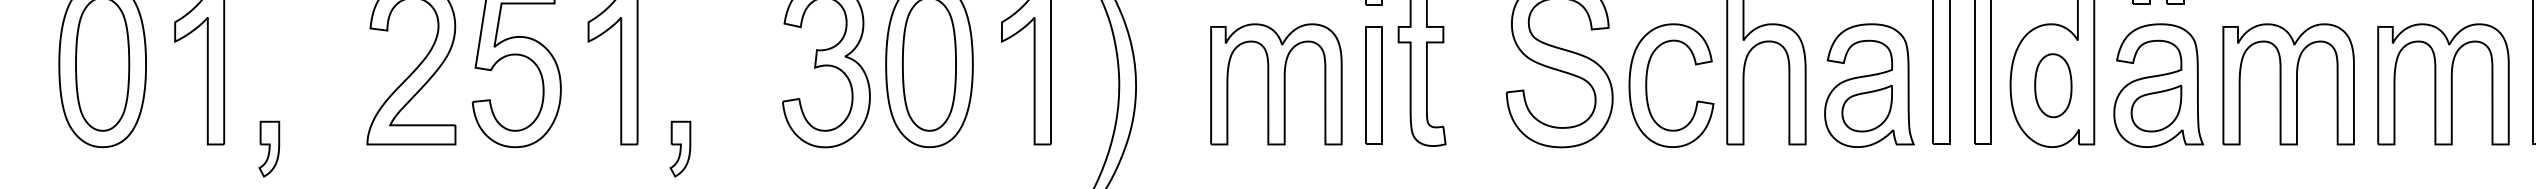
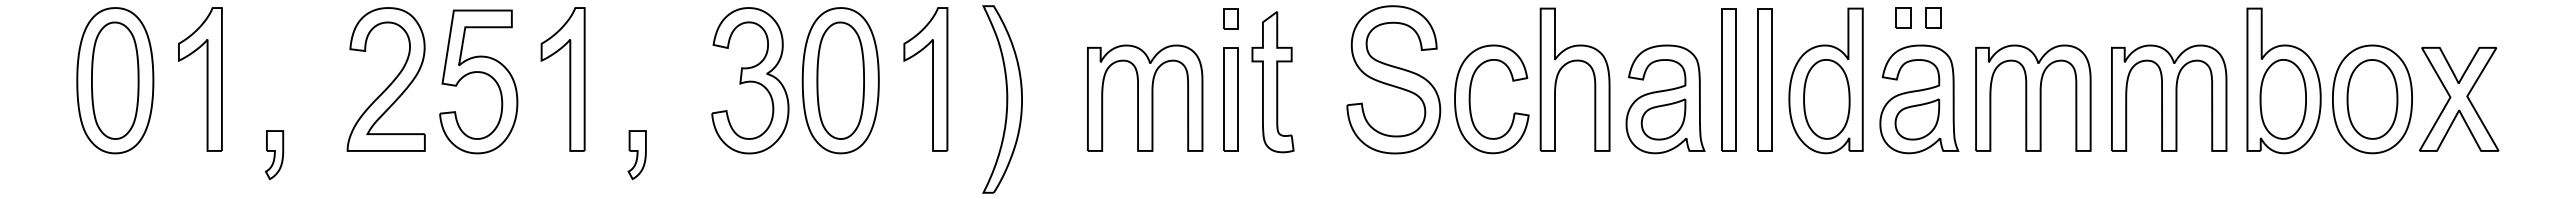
part: (2052, 85) -> (1826, 99), size x1.43
part: (269, 149) -> (274, 155), moved
part: (679, 149) -> (636, 155), moved

